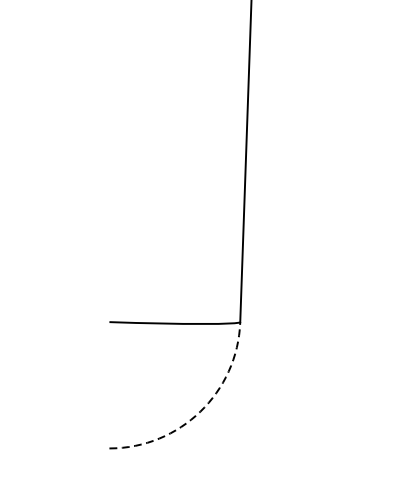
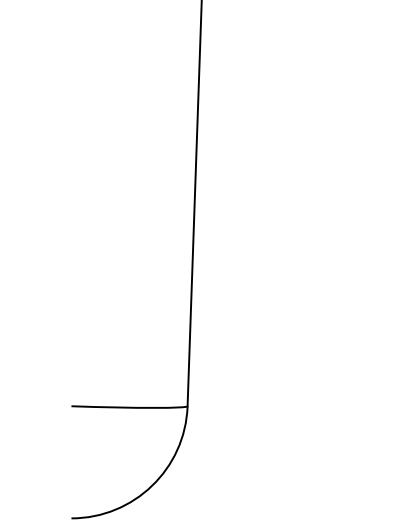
arc: (200, 411) -> (152, 485), dashed -> solid

